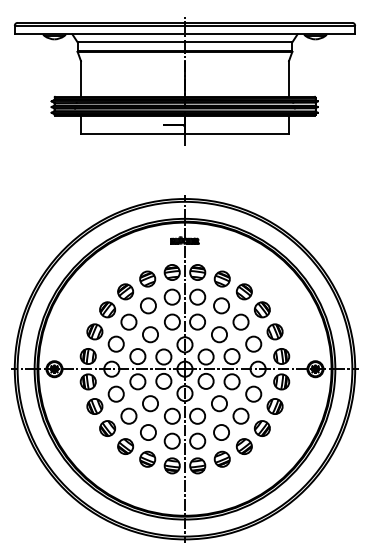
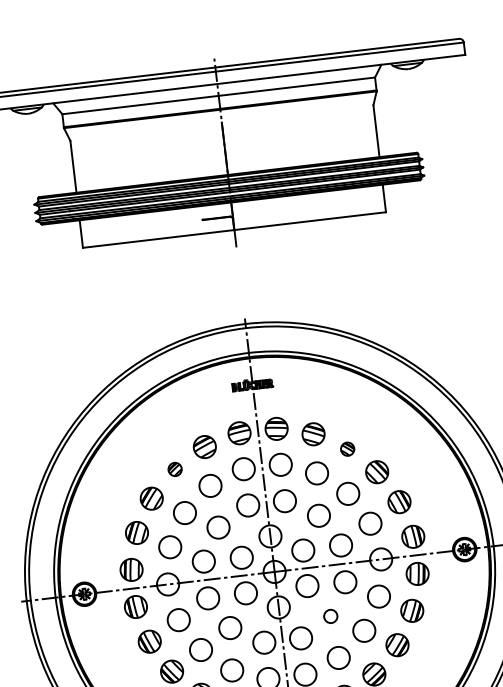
part: (125, 291) -> (174, 468), size x0.6
part: (243, 291) -> (346, 448), size x0.6
circle: (219, 403) -> (330, 615), size x0.6

